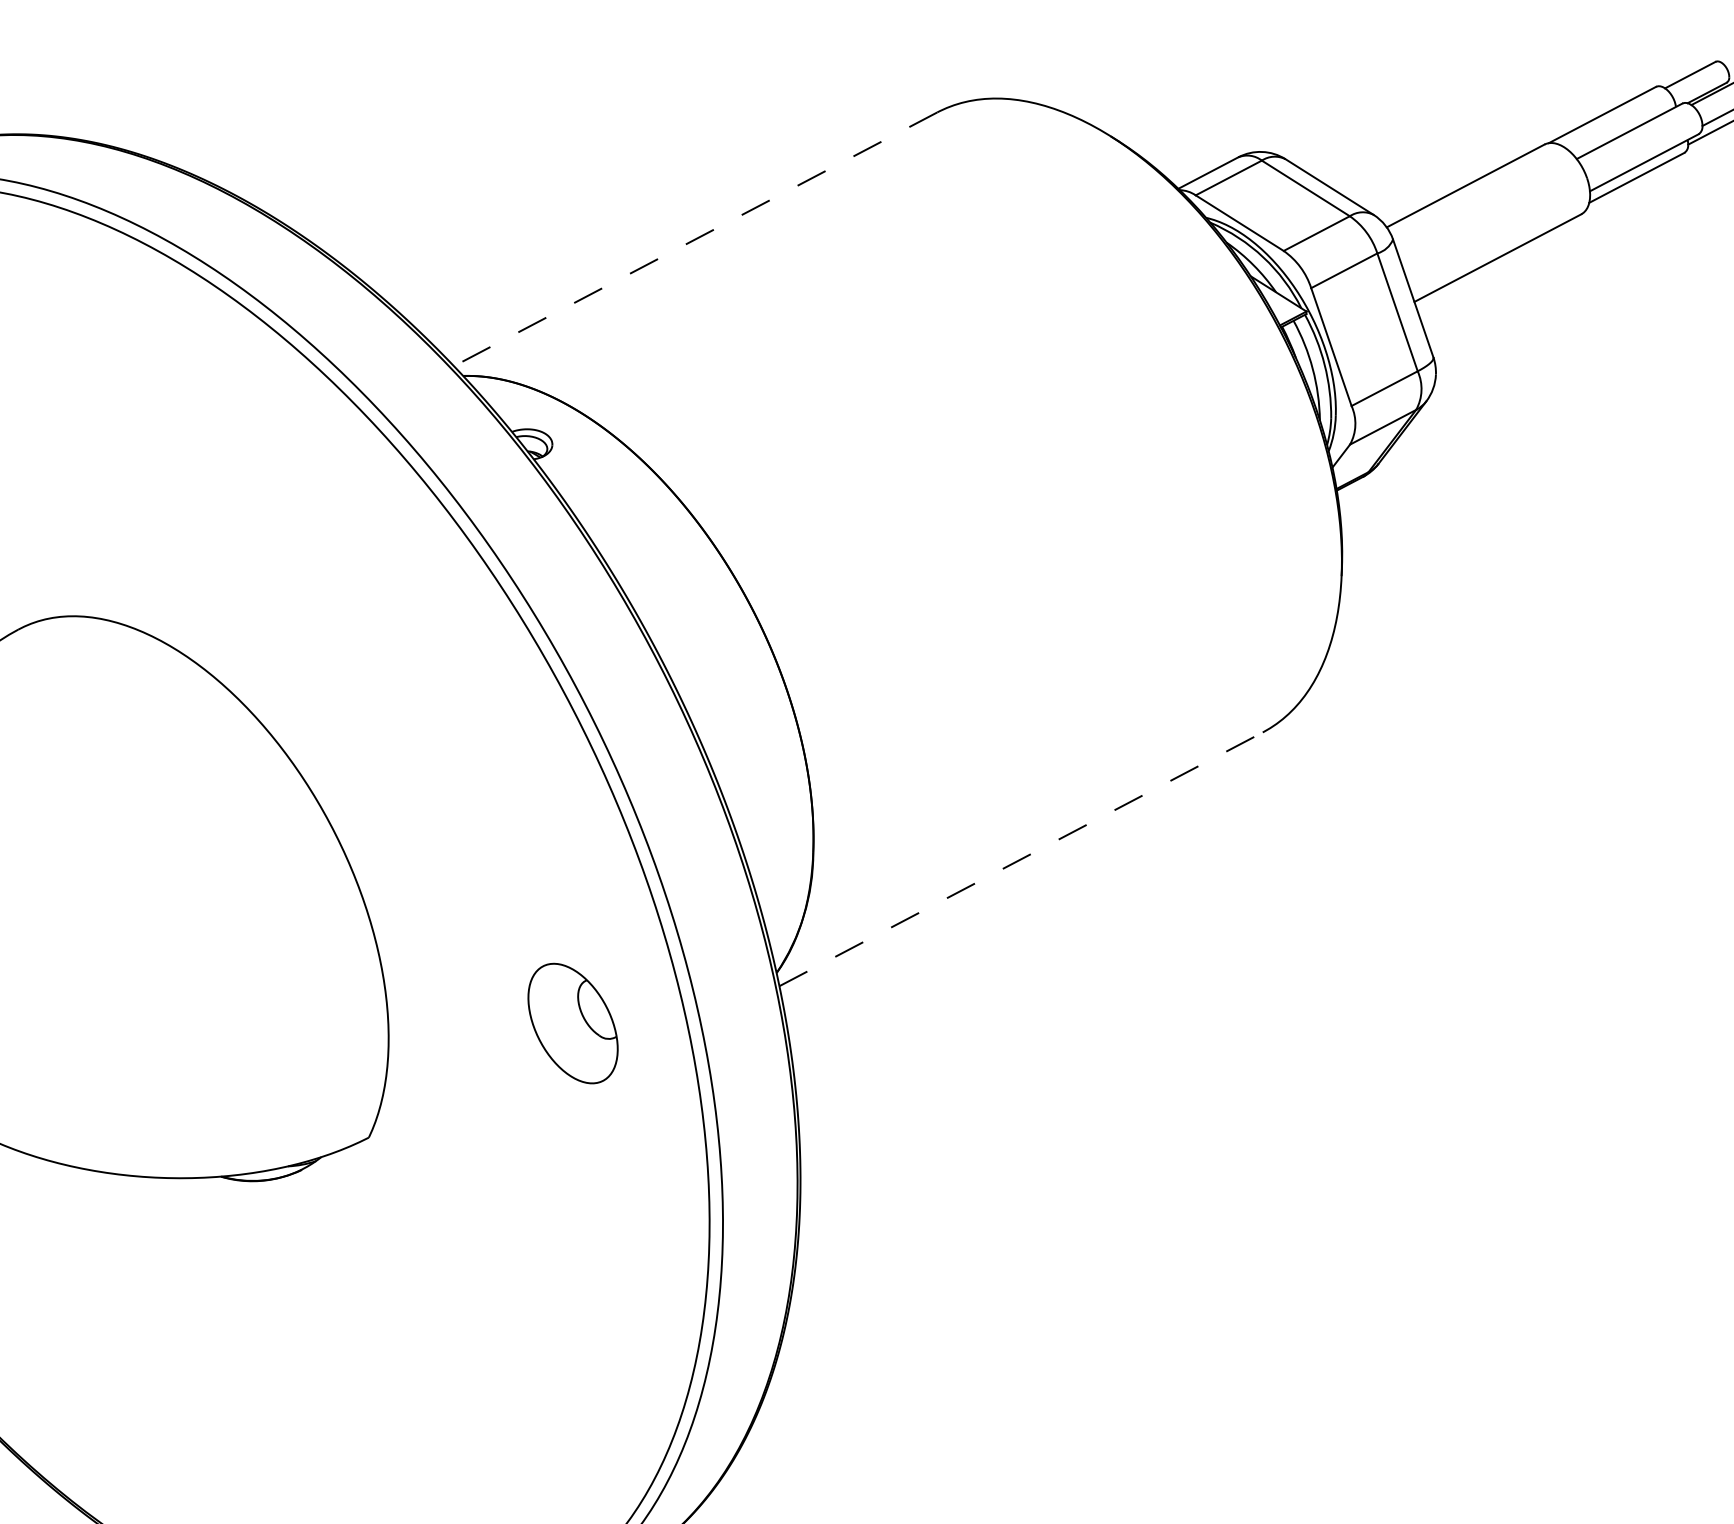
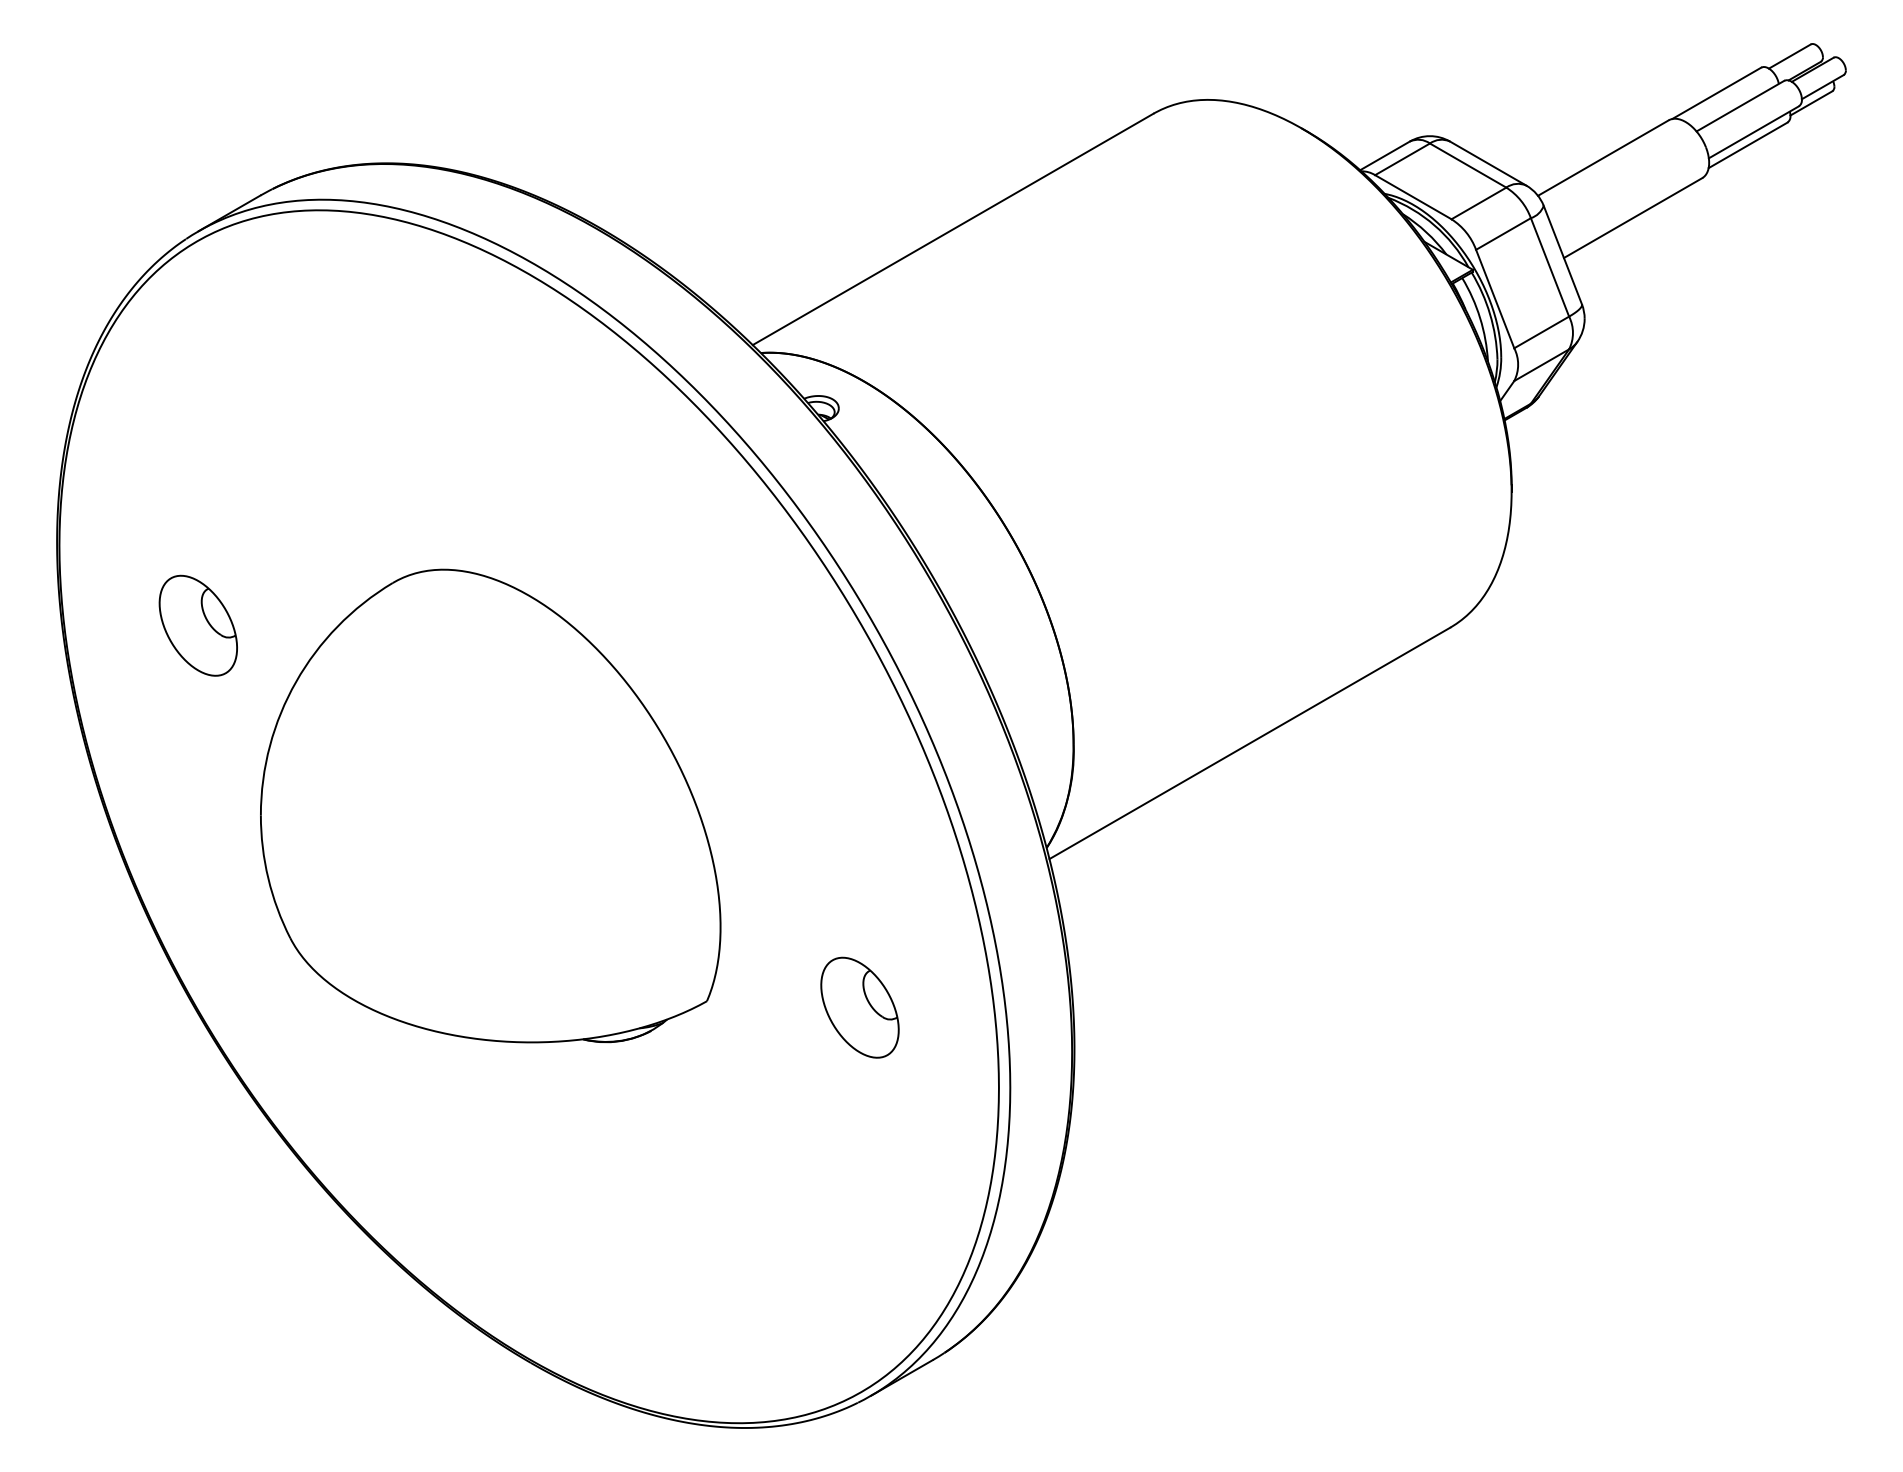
line: (694, 239) -> (952, 229), dashed -> solid
line: (1021, 859) -> (1250, 743), dashed -> solid
part: (572, 1023) -> (859, 1007), moved

